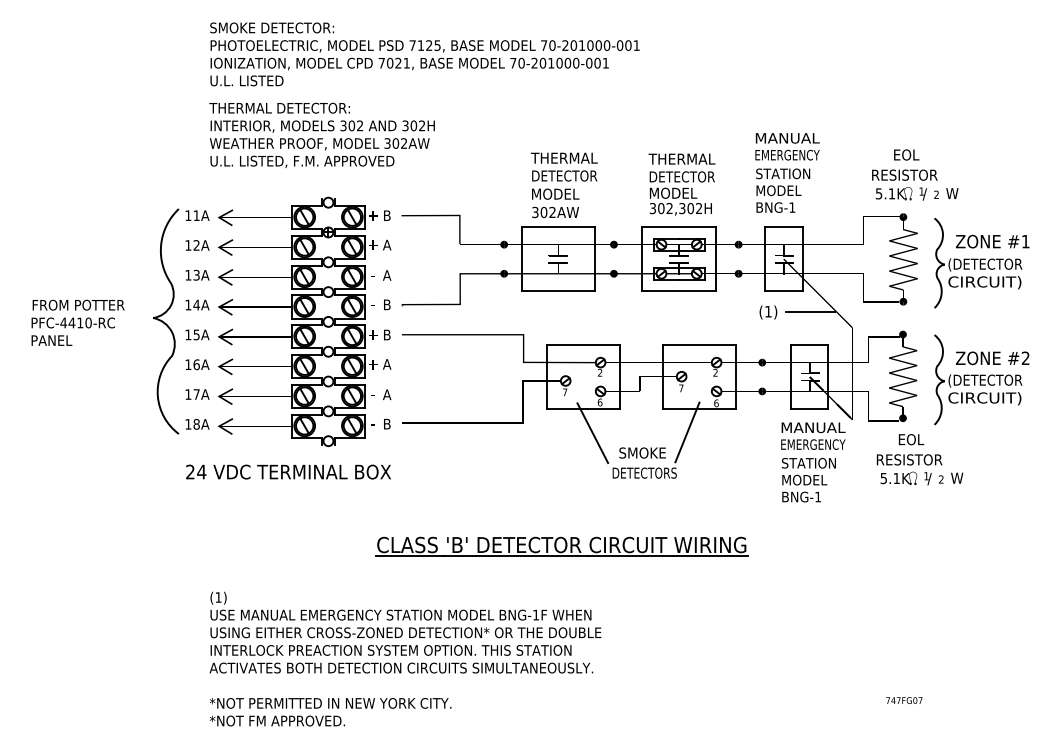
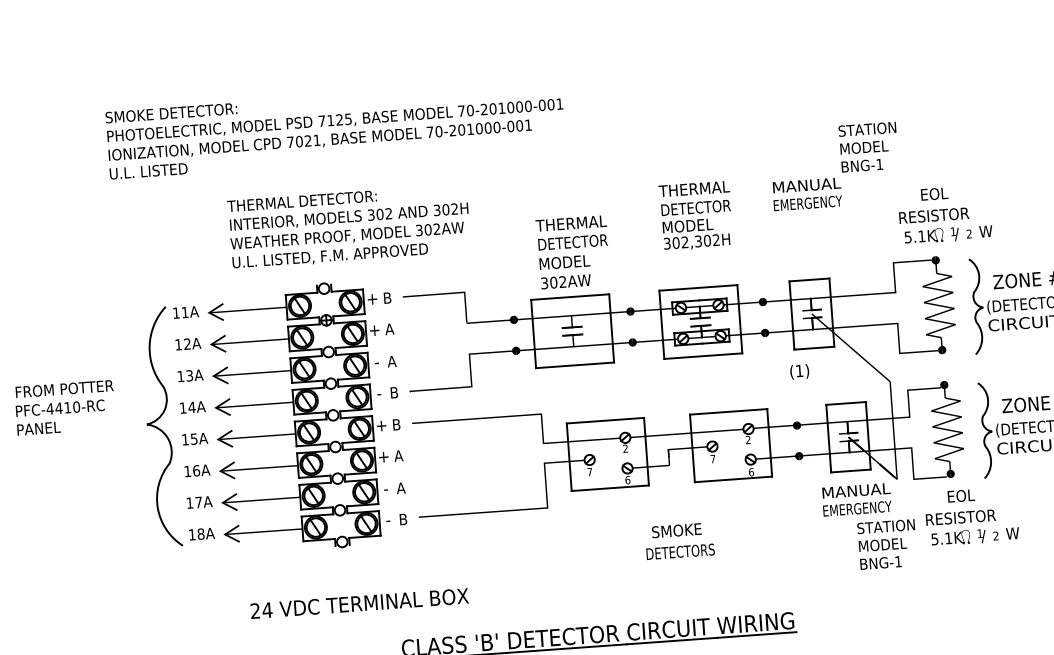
text: (424, 54) -> (335, 129), moved
text: (321, 134) -> (348, 225), moved
text: (681, 184) -> (695, 215), moved
text: (783, 190) -> (869, 146), moved
line: (809, 312) -> (843, 368), removed
text: (77, 322) -> (64, 407), moved
line: (687, 432) -> (722, 505), removed
line: (592, 433) -> (622, 513), removed
text: (288, 471) -> (359, 603), moved
text: (808, 480) -> (886, 544), moved

